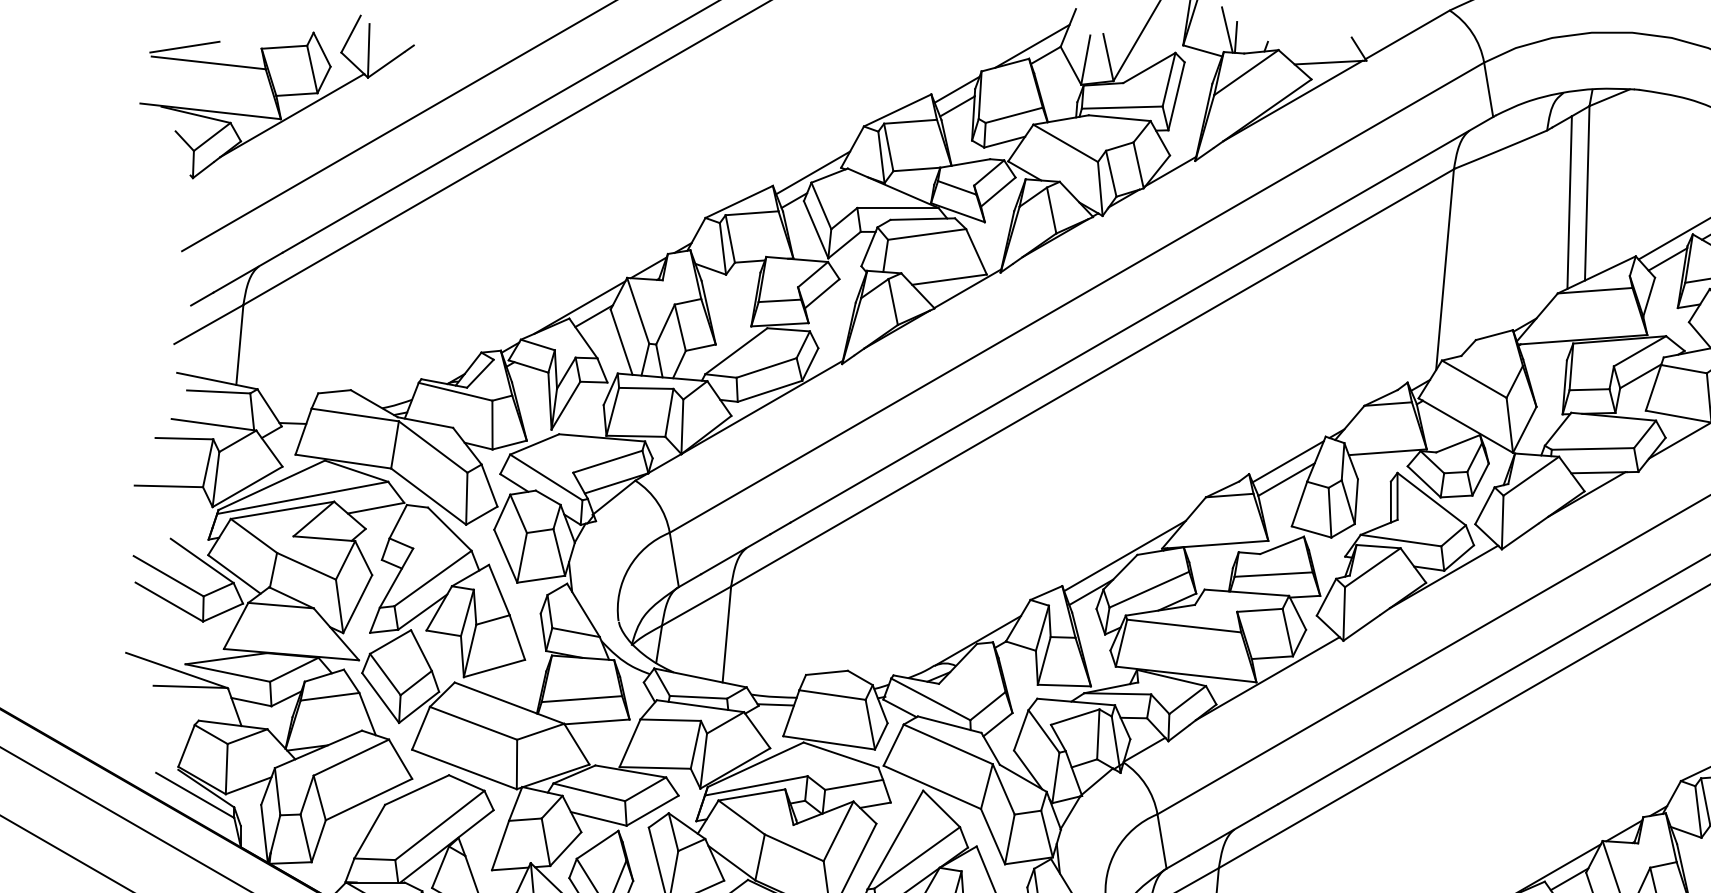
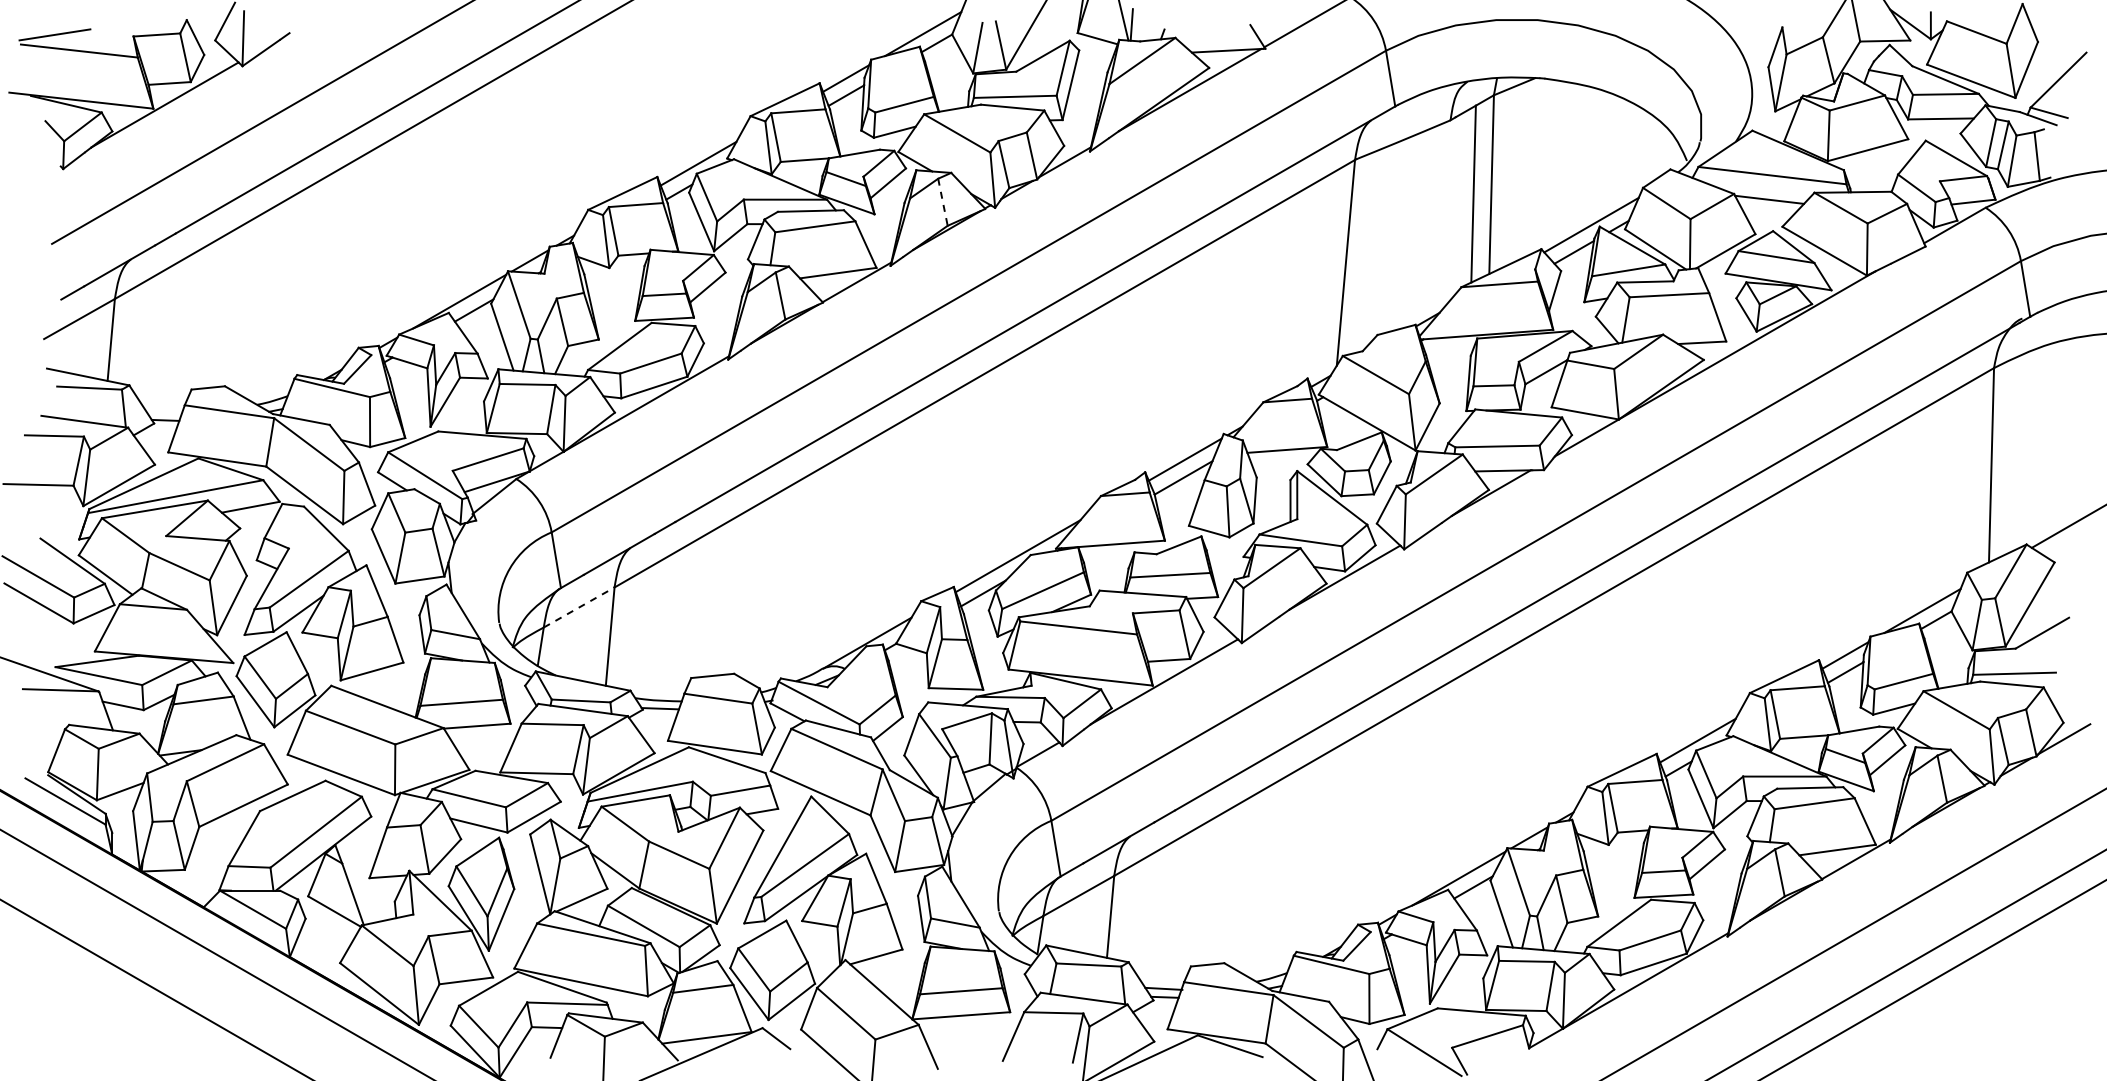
line: (1052, 210) -> (943, 202), solid -> dashed
line: (696, 606) -> (579, 607), solid -> dashed

